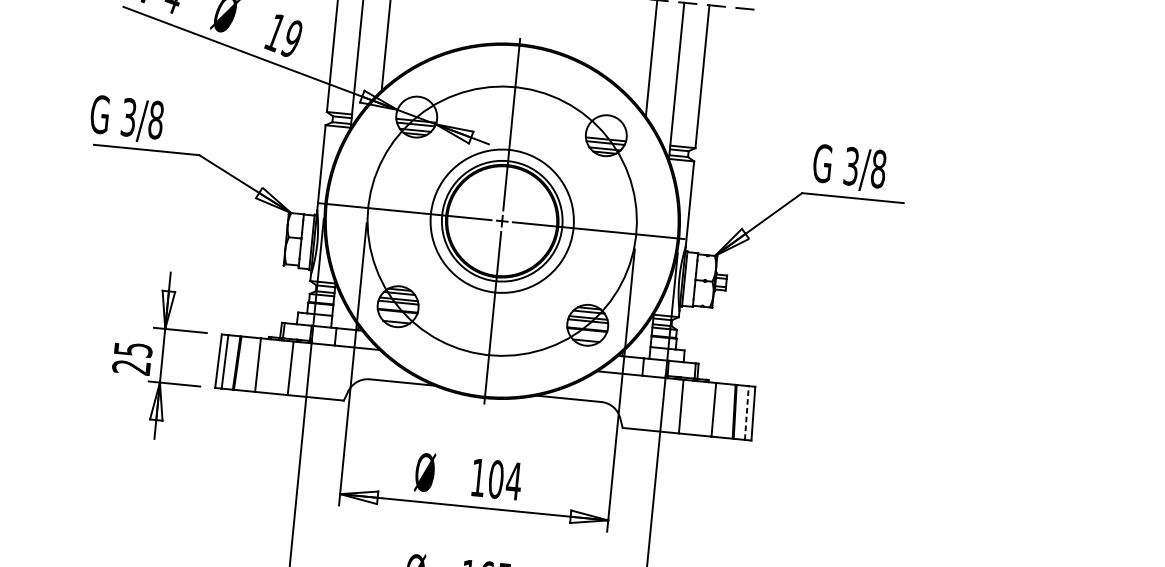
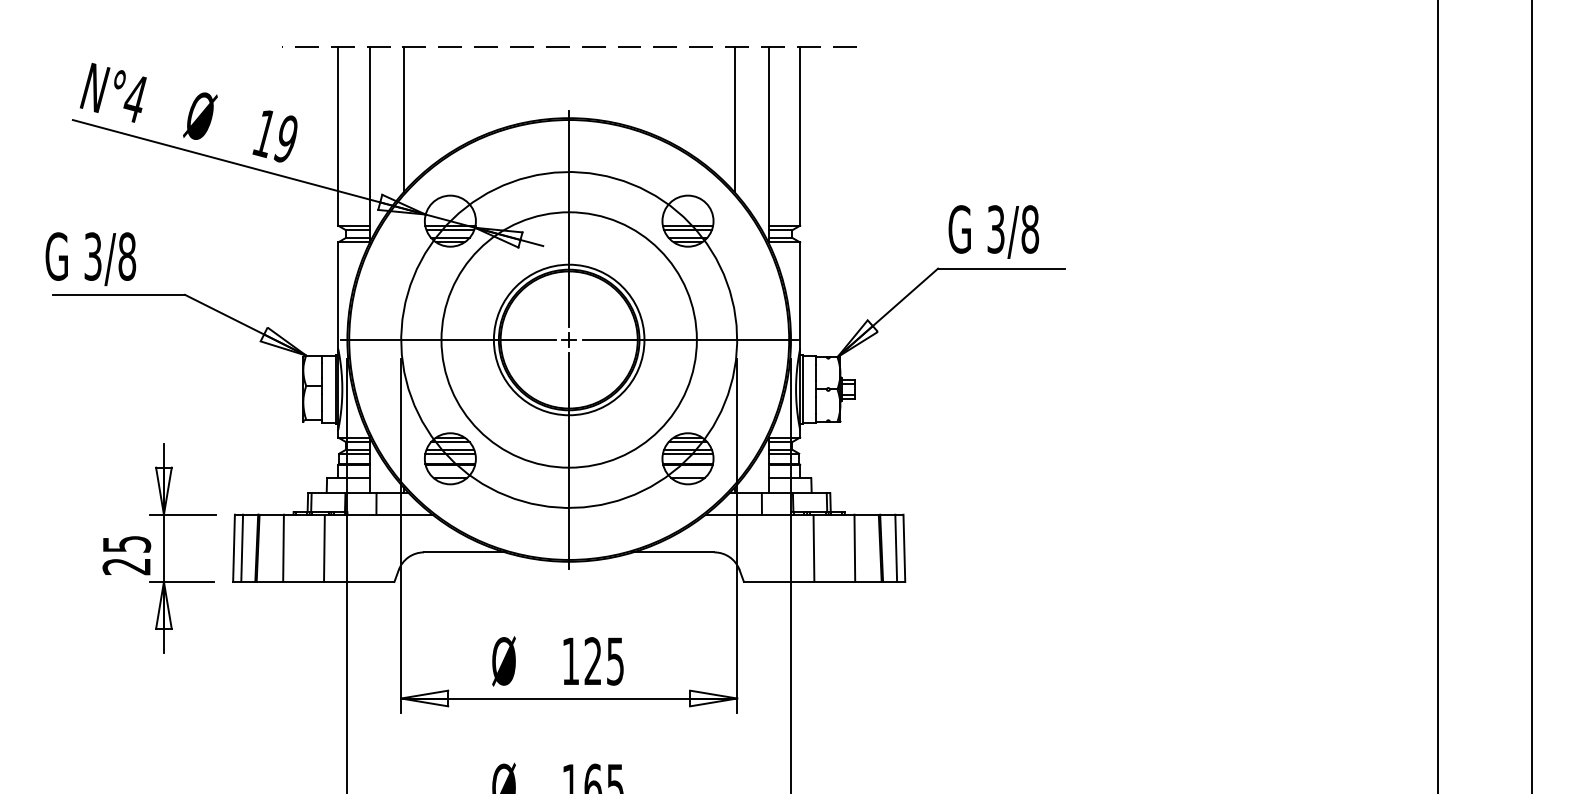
circle: (501, 220) -> (568, 339), size x1.43
line: (747, 413) -> (896, 548), dashed -> solid
text: (505, 480) -> (604, 661), 104 -> 125

